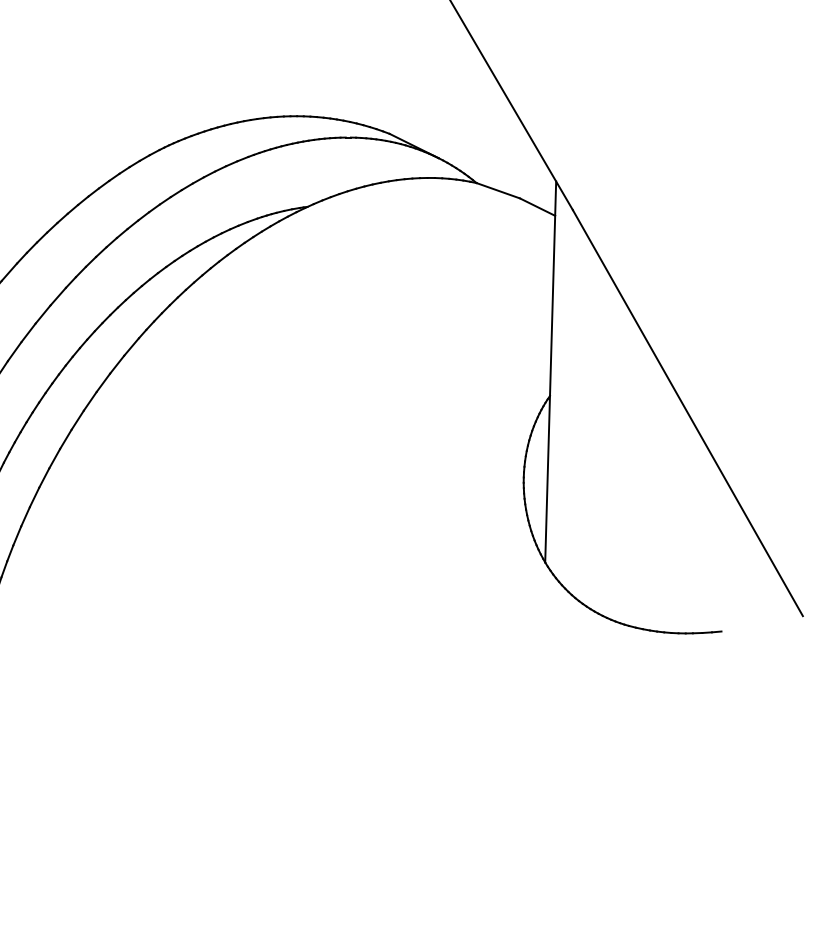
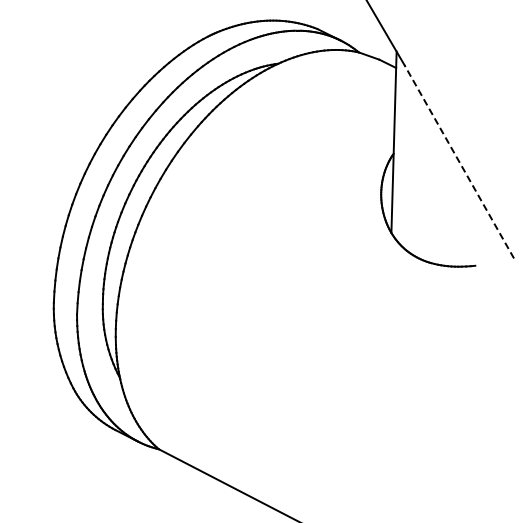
line: (688, 412) -> (459, 161), solid -> dashed

